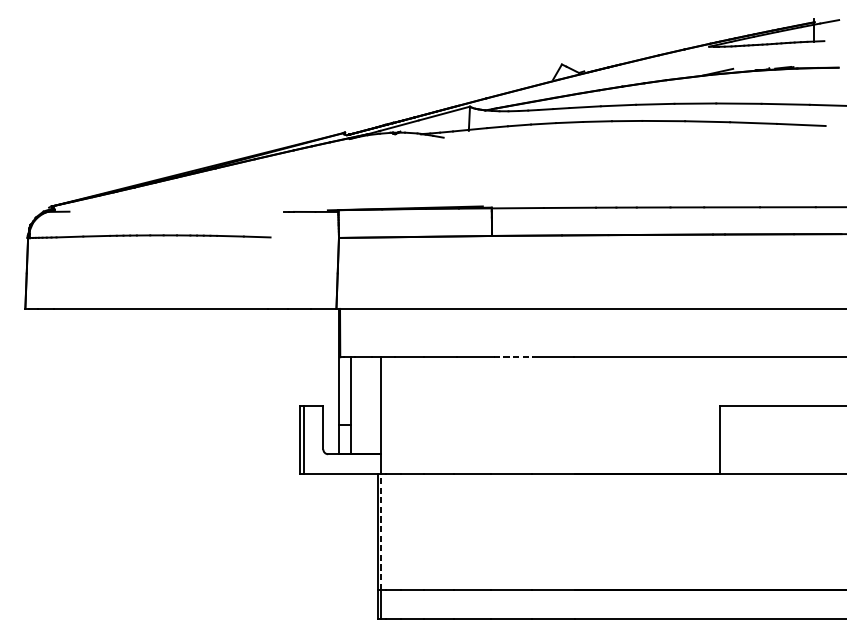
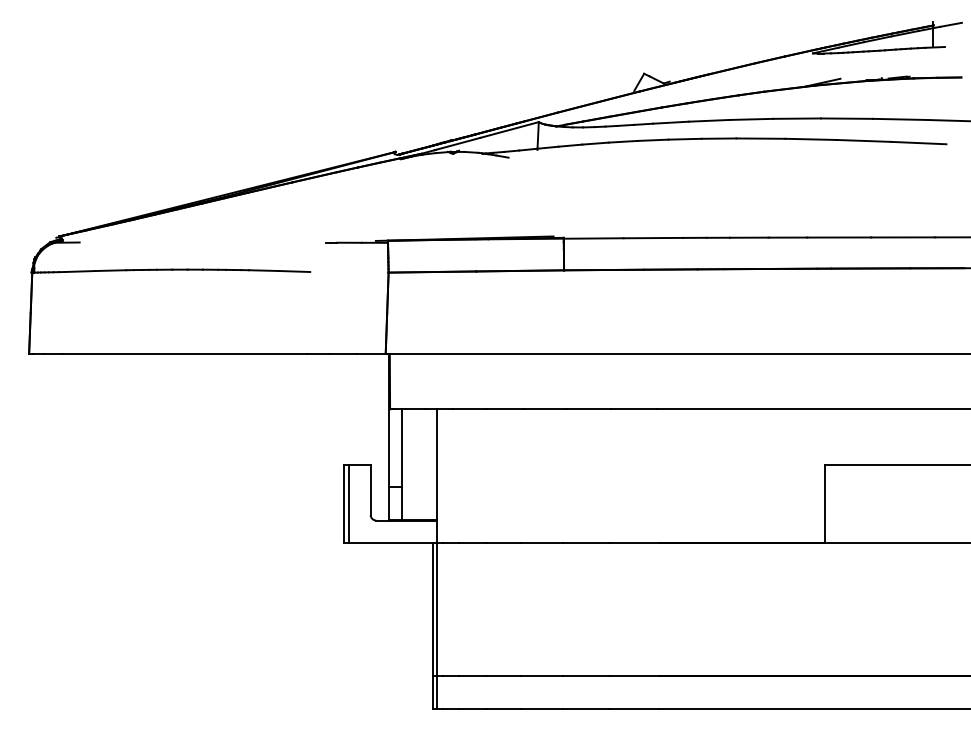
line: (514, 357) -> (589, 409), dashed -> solid
line: (381, 531) -> (437, 609), dashed -> solid

